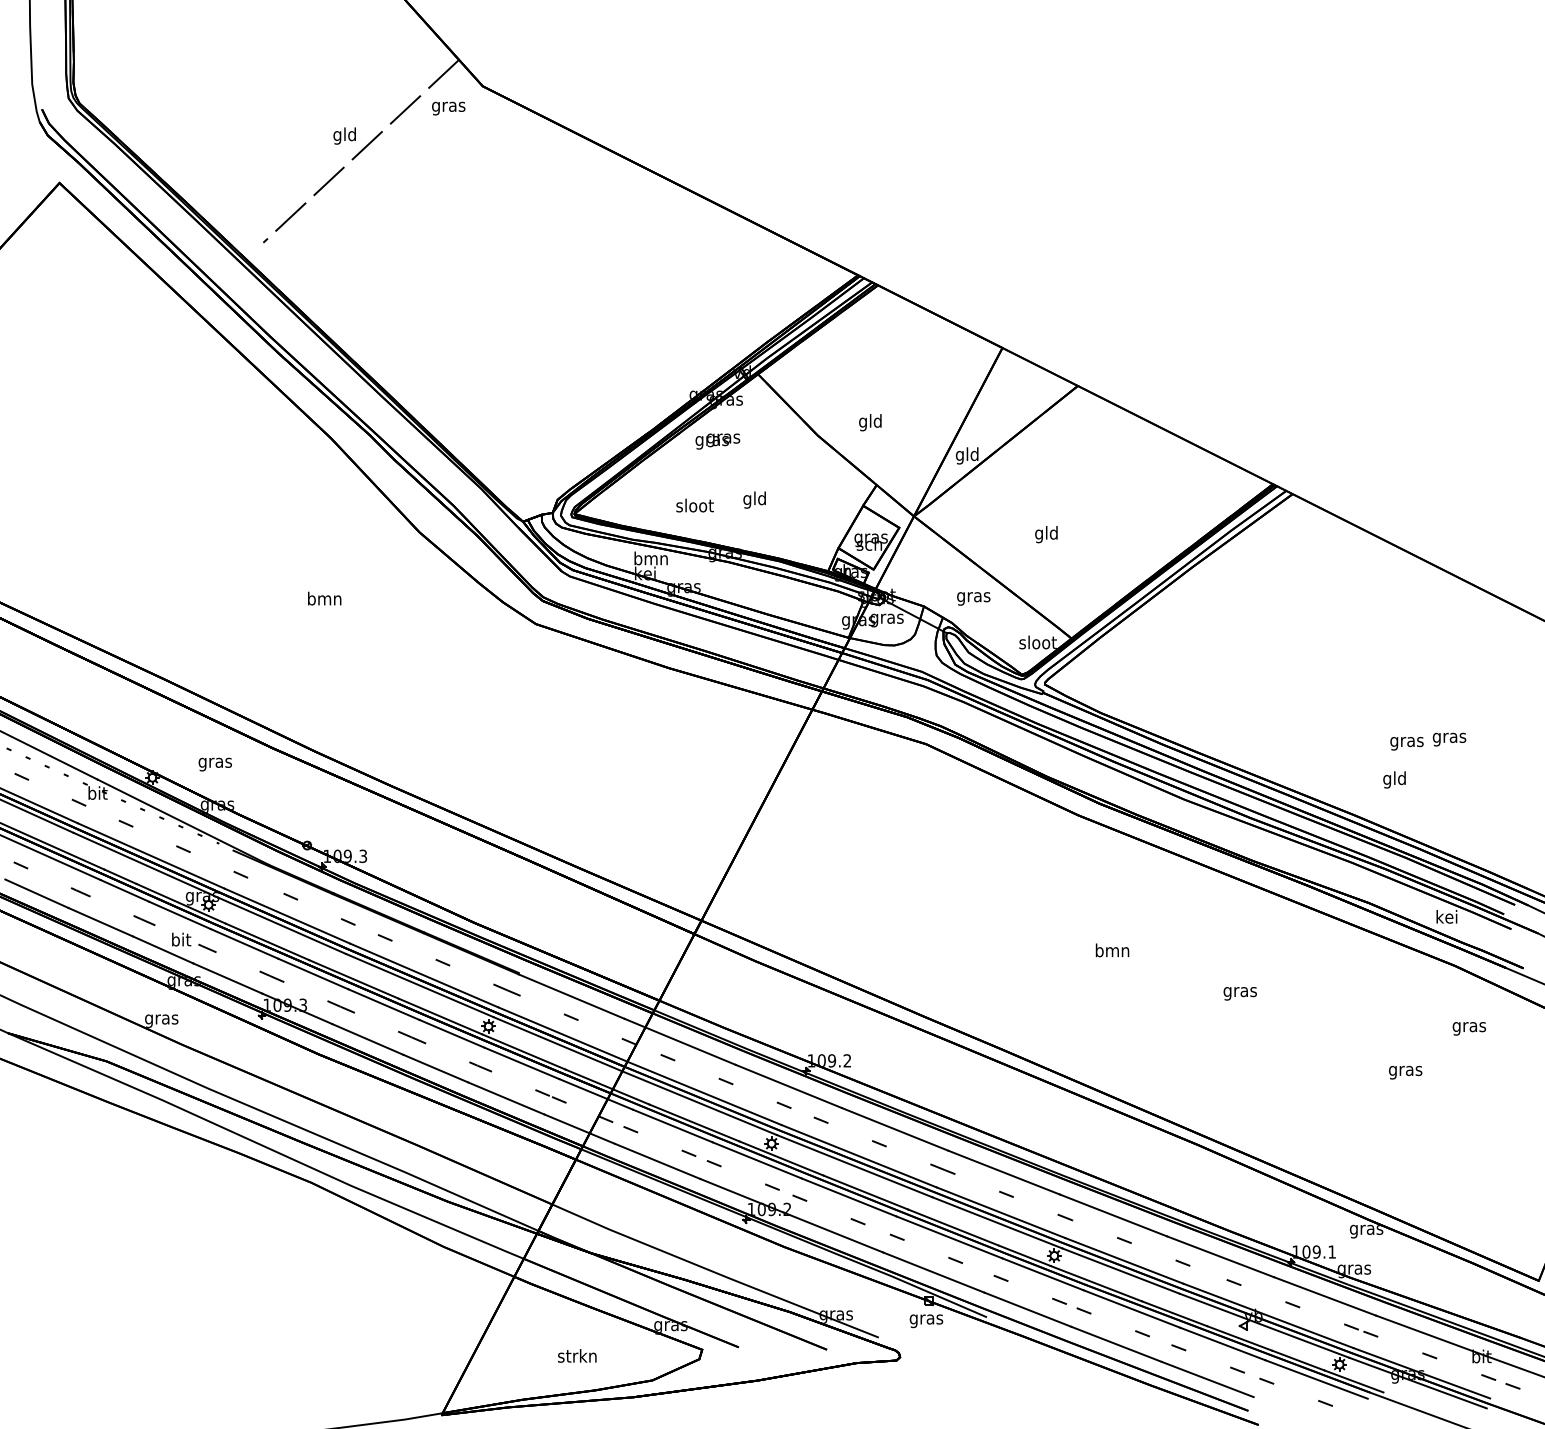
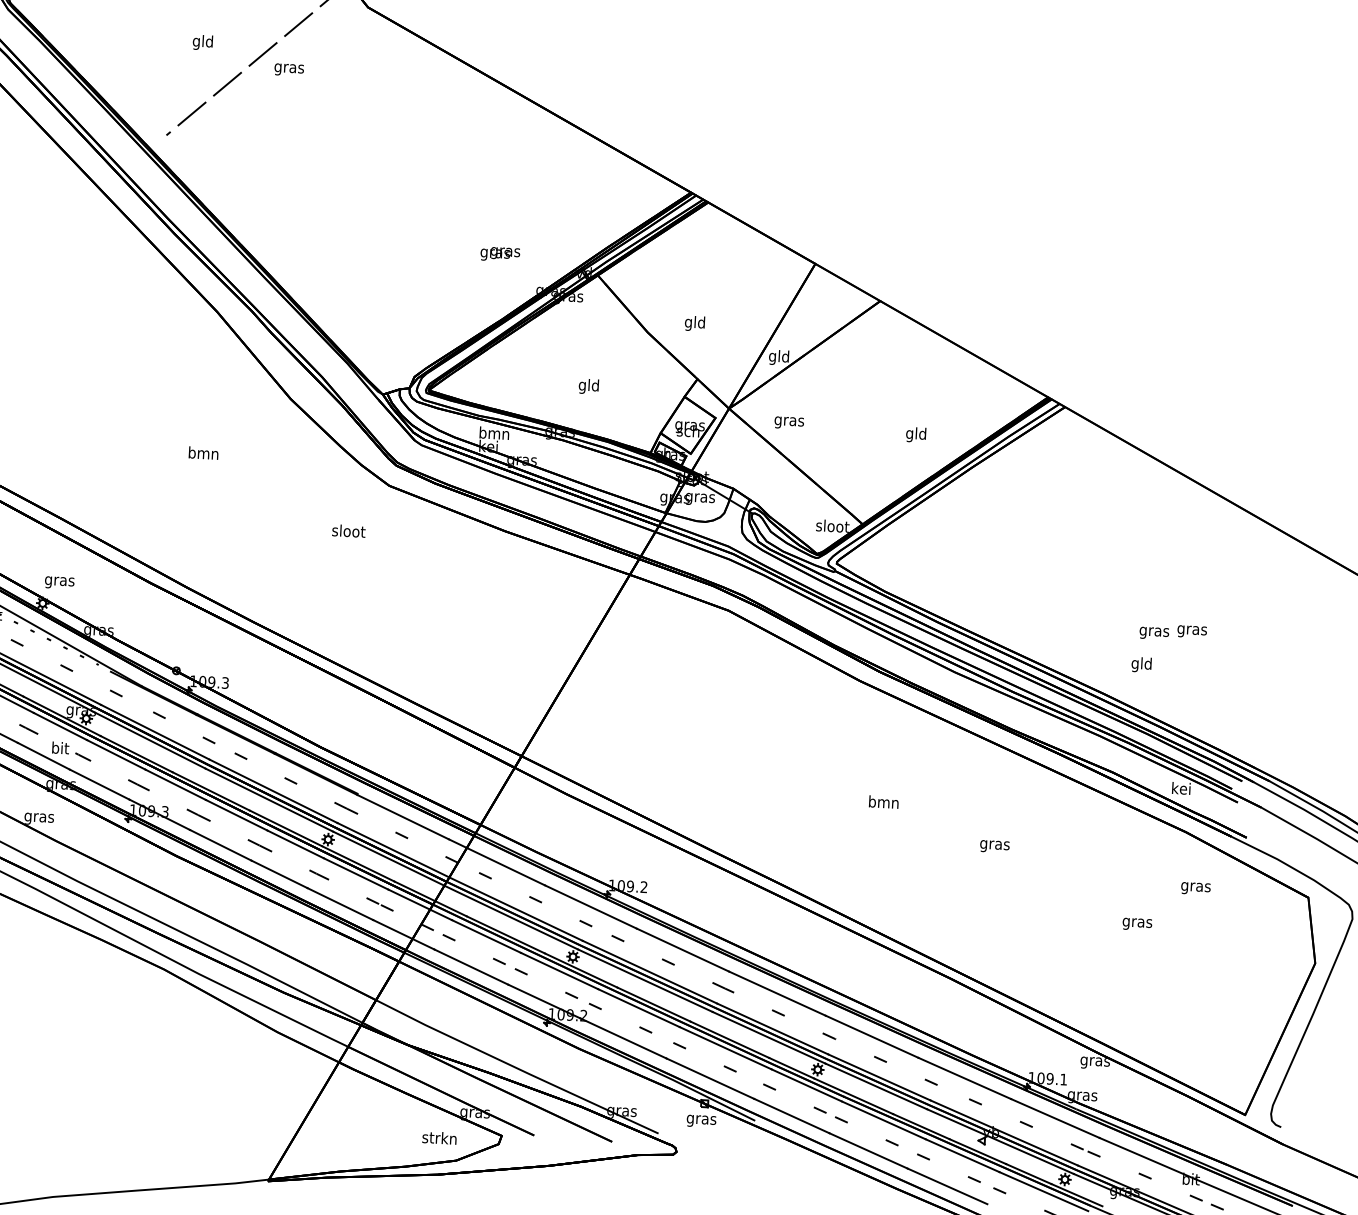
text: (448, 108) -> (289, 69), moved
text: (344, 135) -> (202, 42), moved
text: (717, 441) -> (500, 254), moved
text: (694, 505) -> (348, 531), moved
text: (1046, 534) -> (916, 434), moved
text: (973, 598) -> (789, 422), moved
text: (214, 764) -> (58, 582), moved
text: (577, 1355) -> (439, 1137), moved

